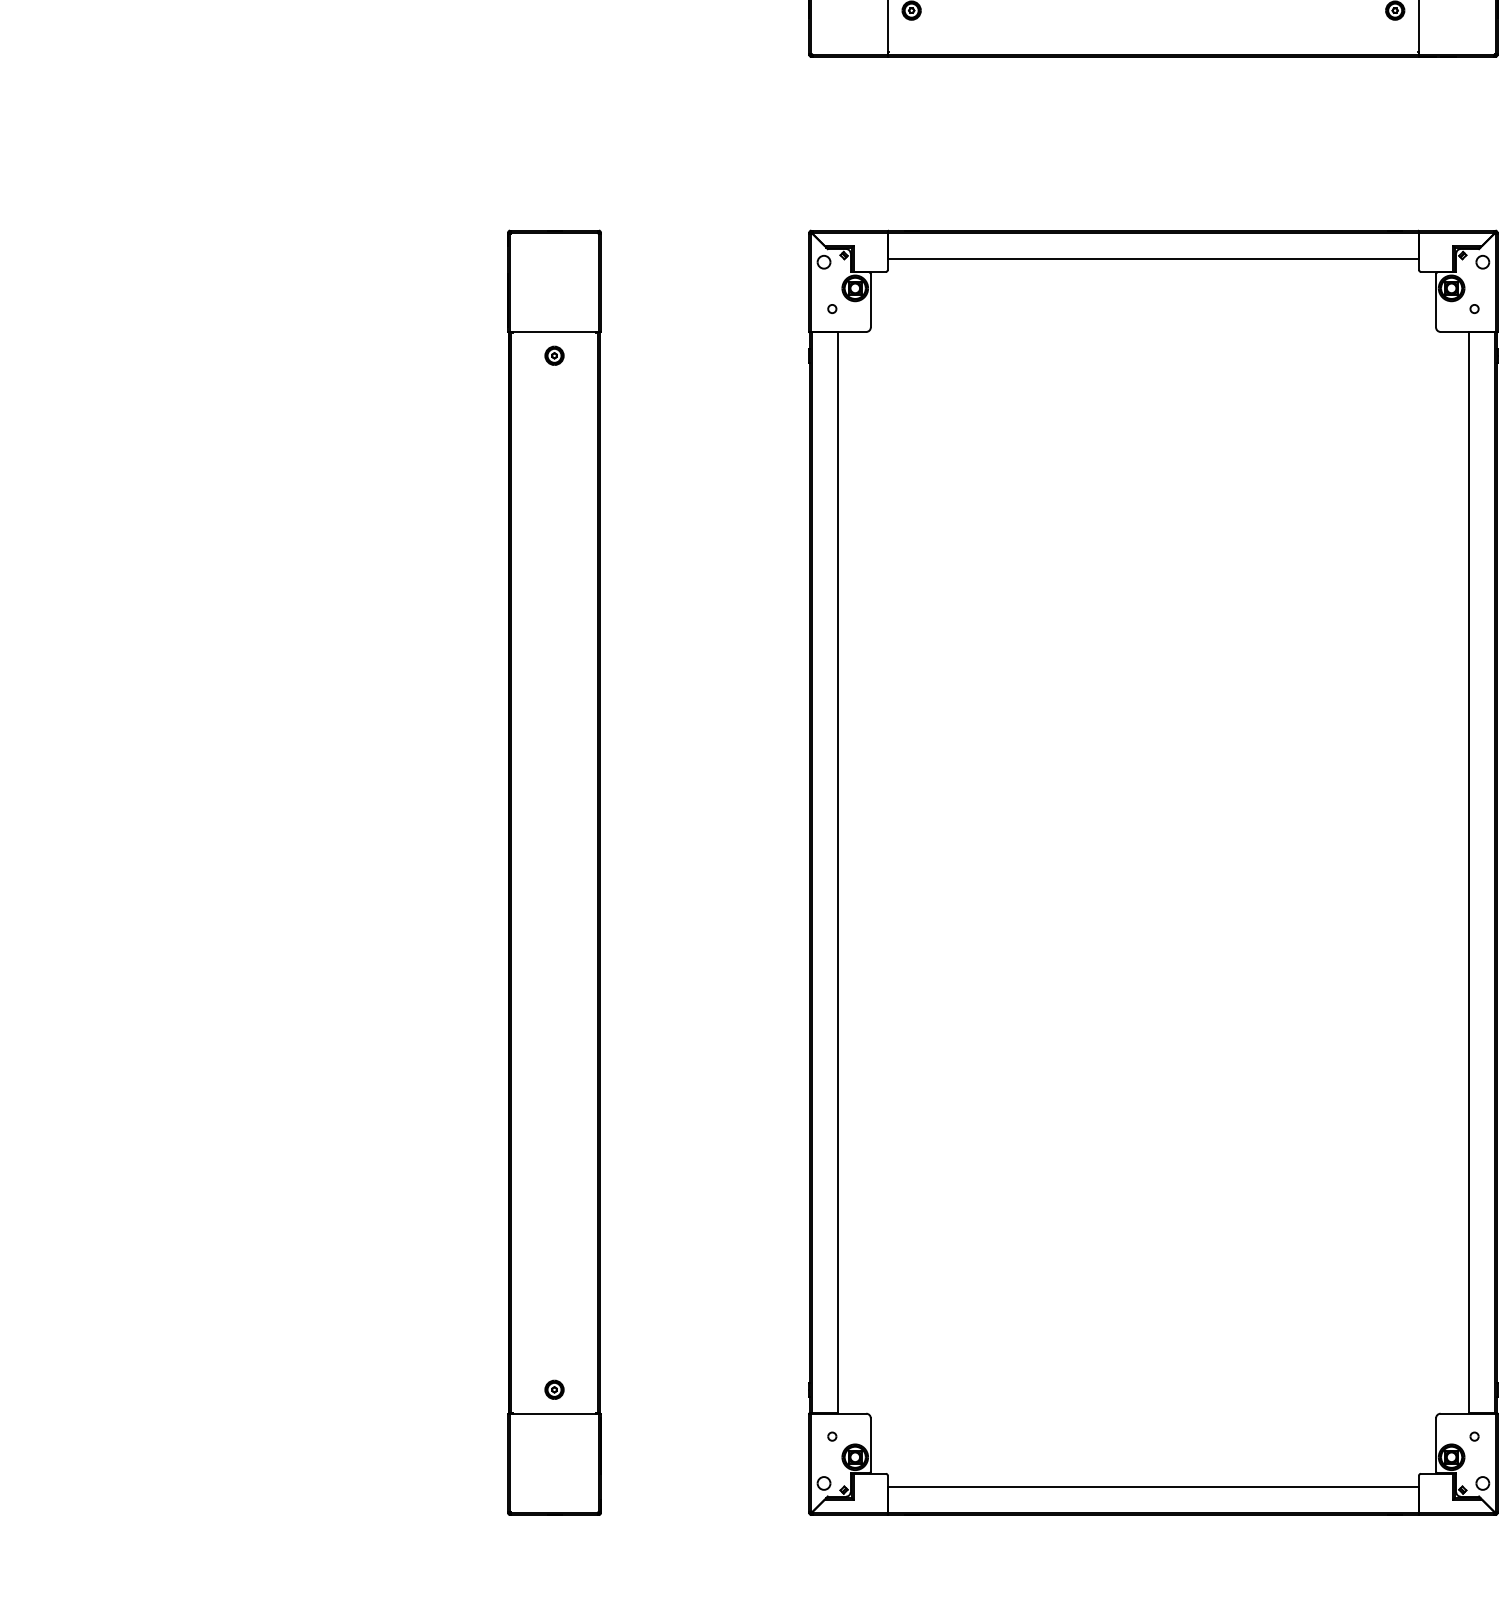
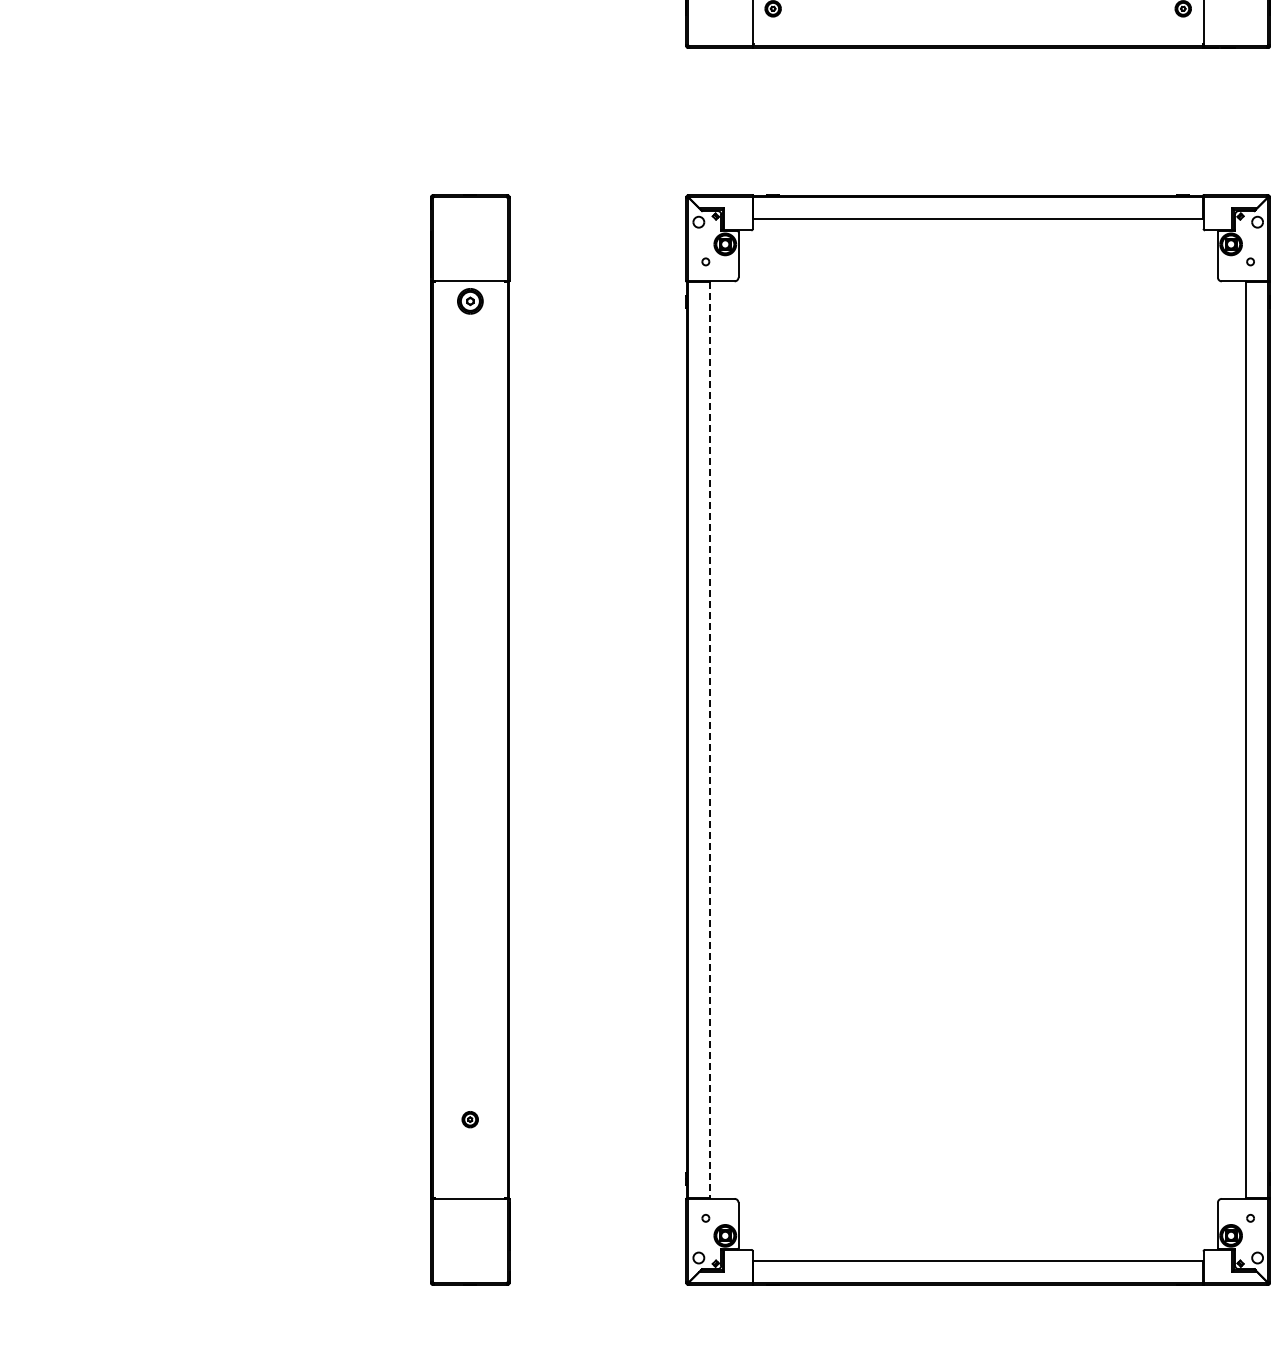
part: (553, 355) -> (469, 301), size x1.6
line: (837, 873) -> (710, 740), solid -> dashed
part: (553, 1389) -> (469, 1119), moved

